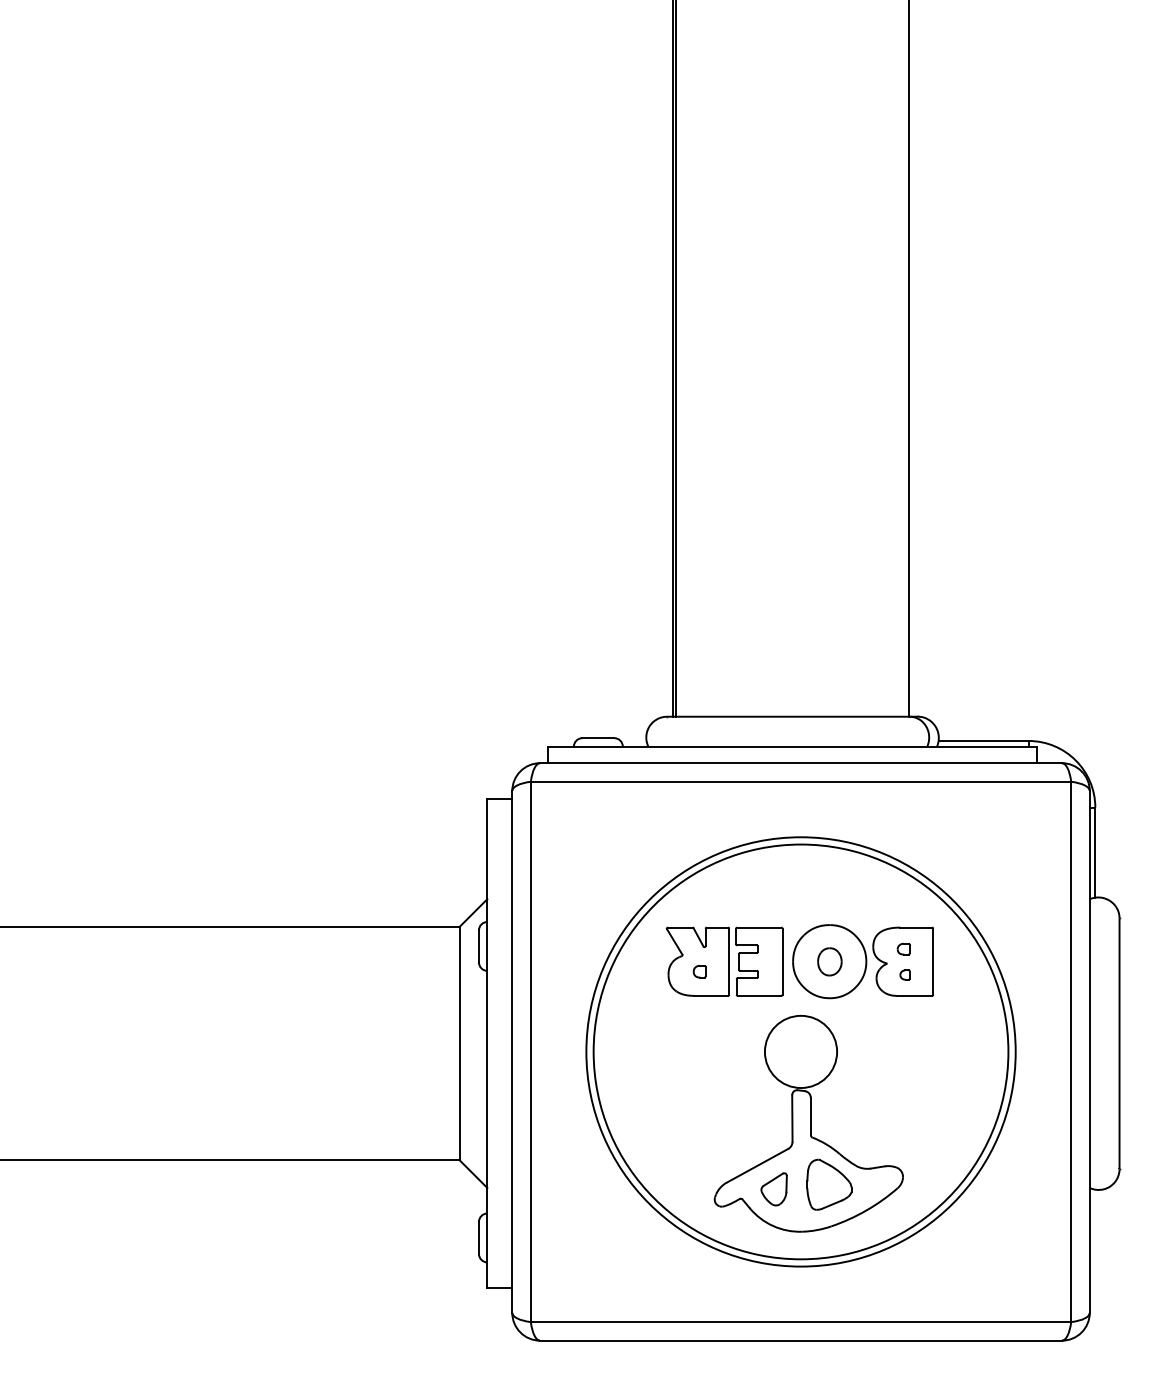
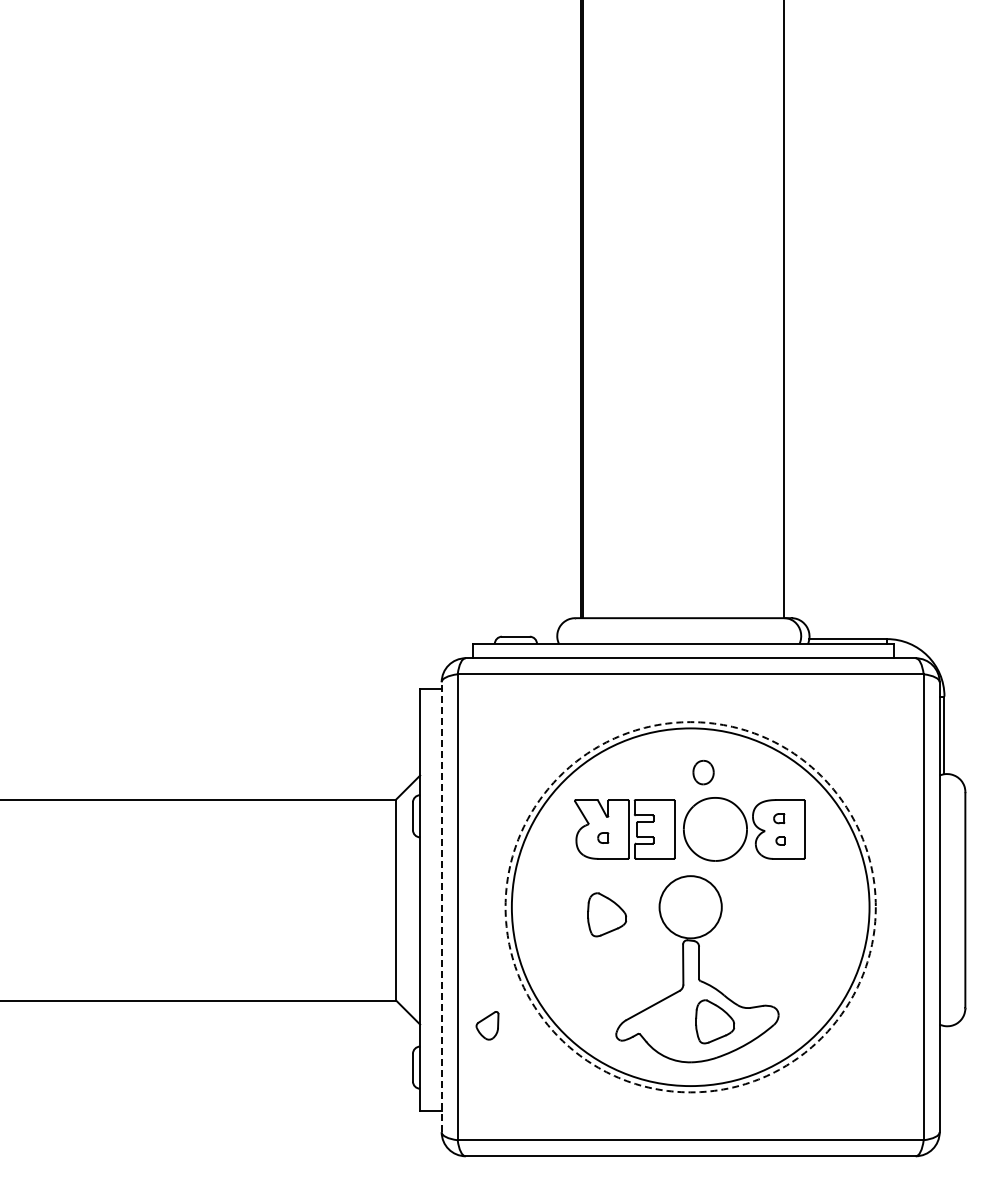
part: (829, 961) -> (703, 772), moved
line: (512, 1051) -> (441, 906), solid -> dashed
circle: (800, 1052) -> (690, 907), solid -> dashed
part: (704, 1060) -> (607, 914), added
part: (774, 1189) -> (487, 1025), moved

